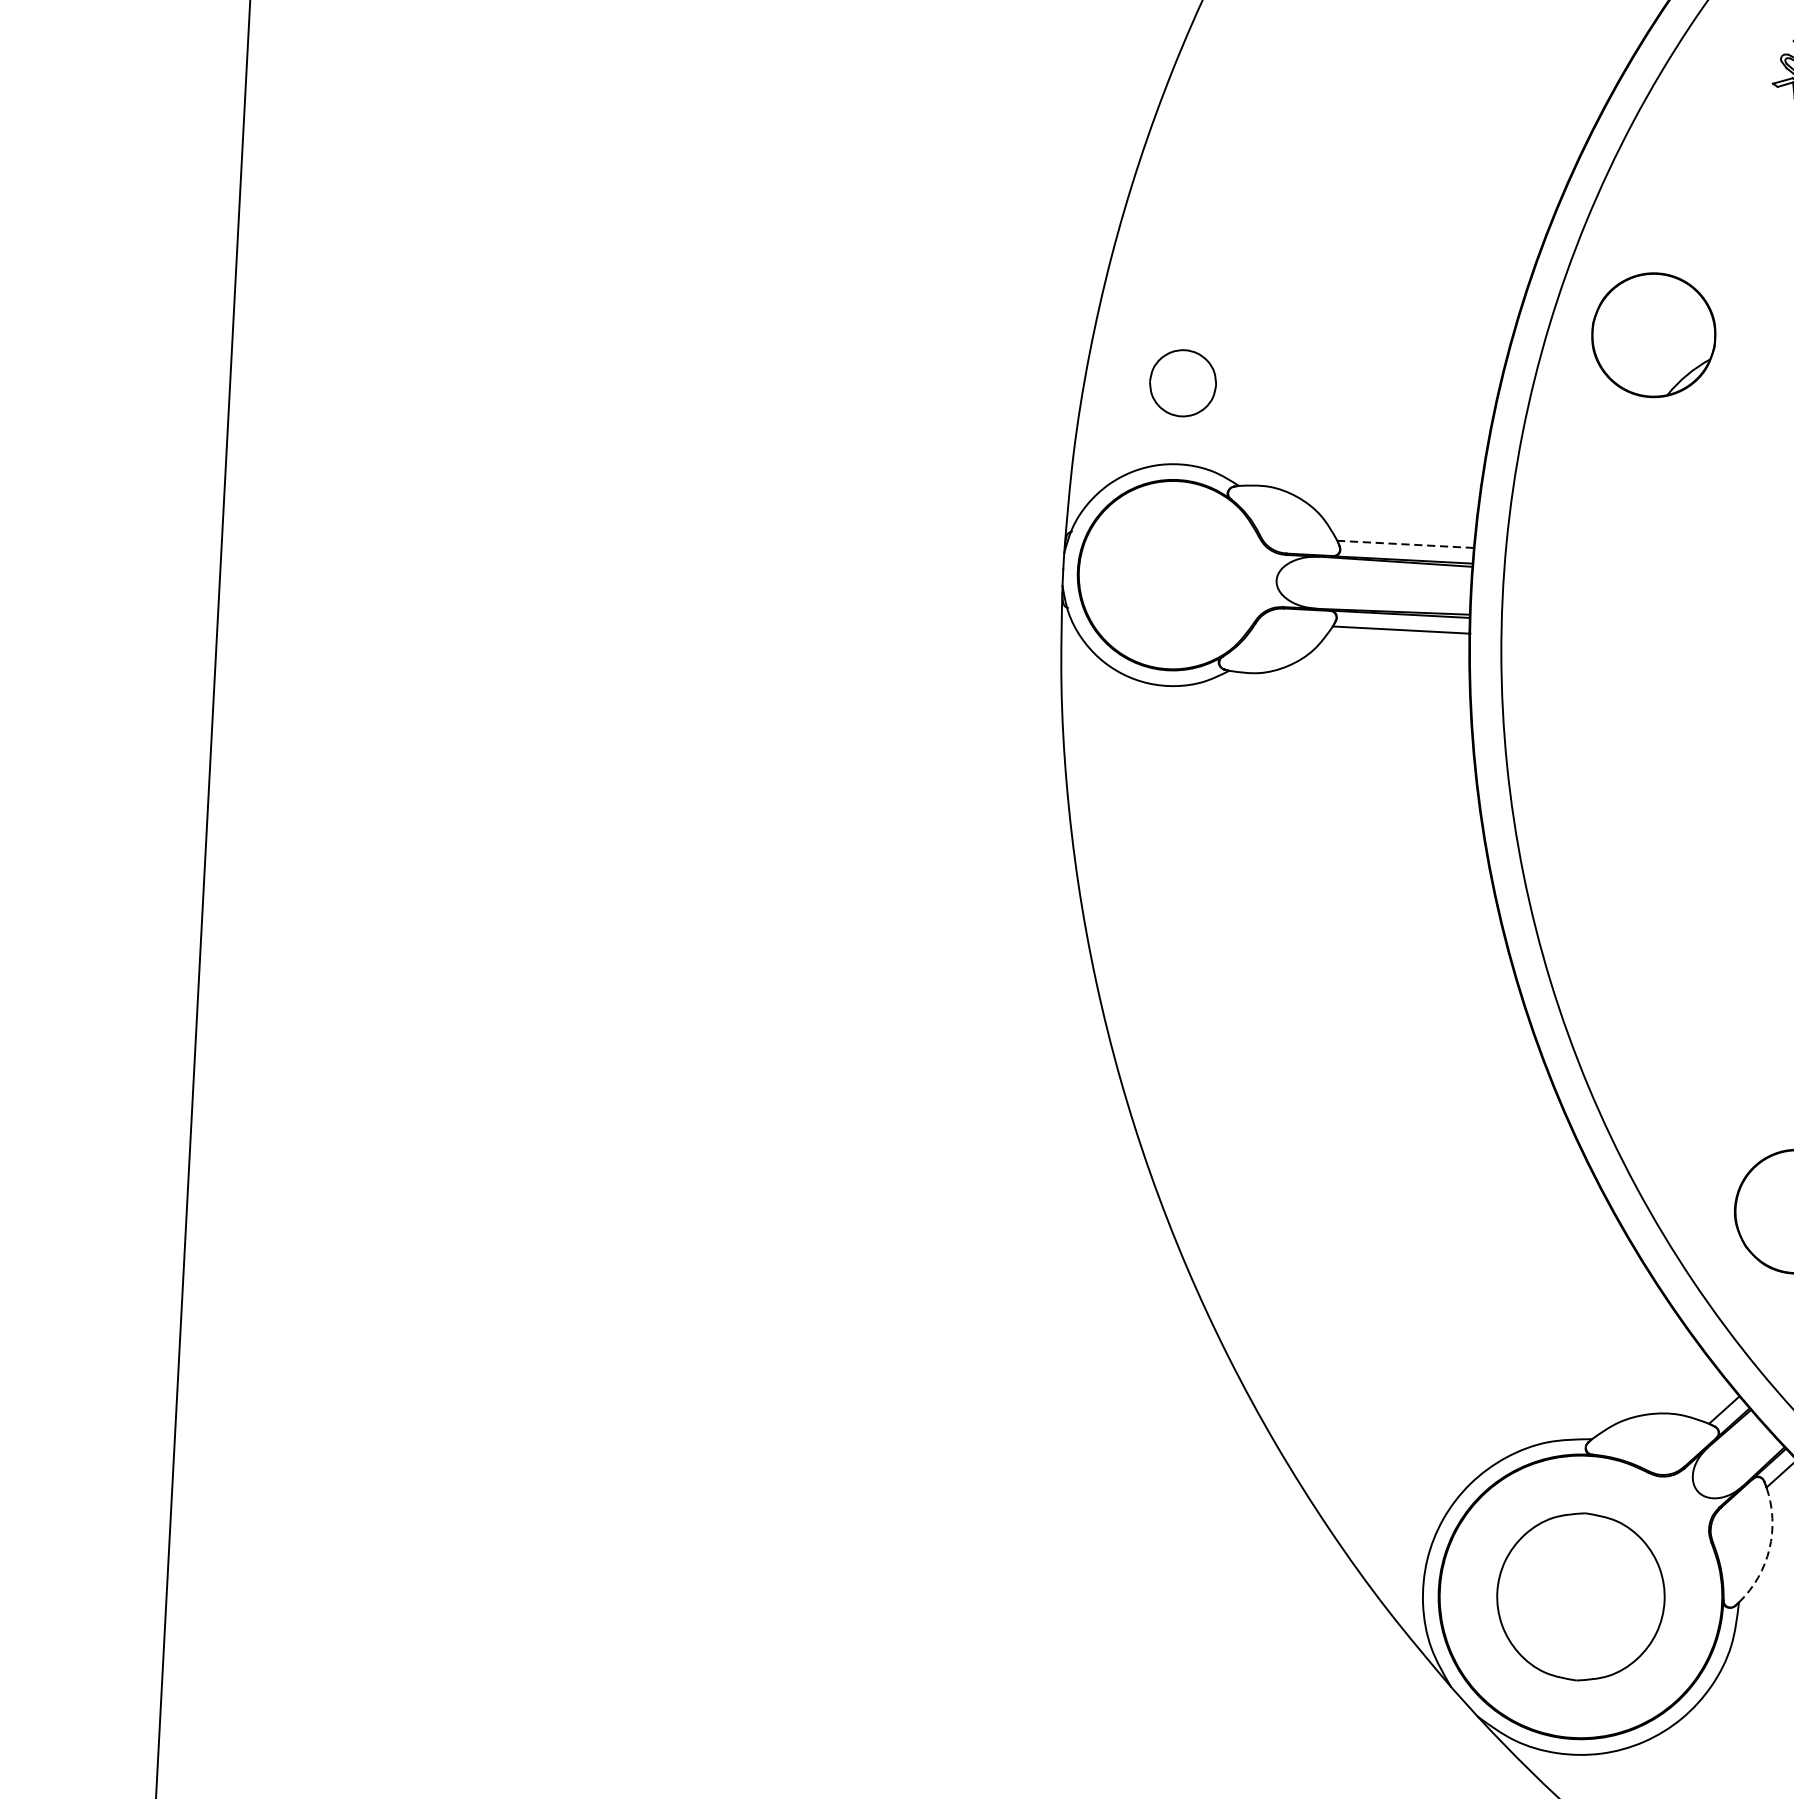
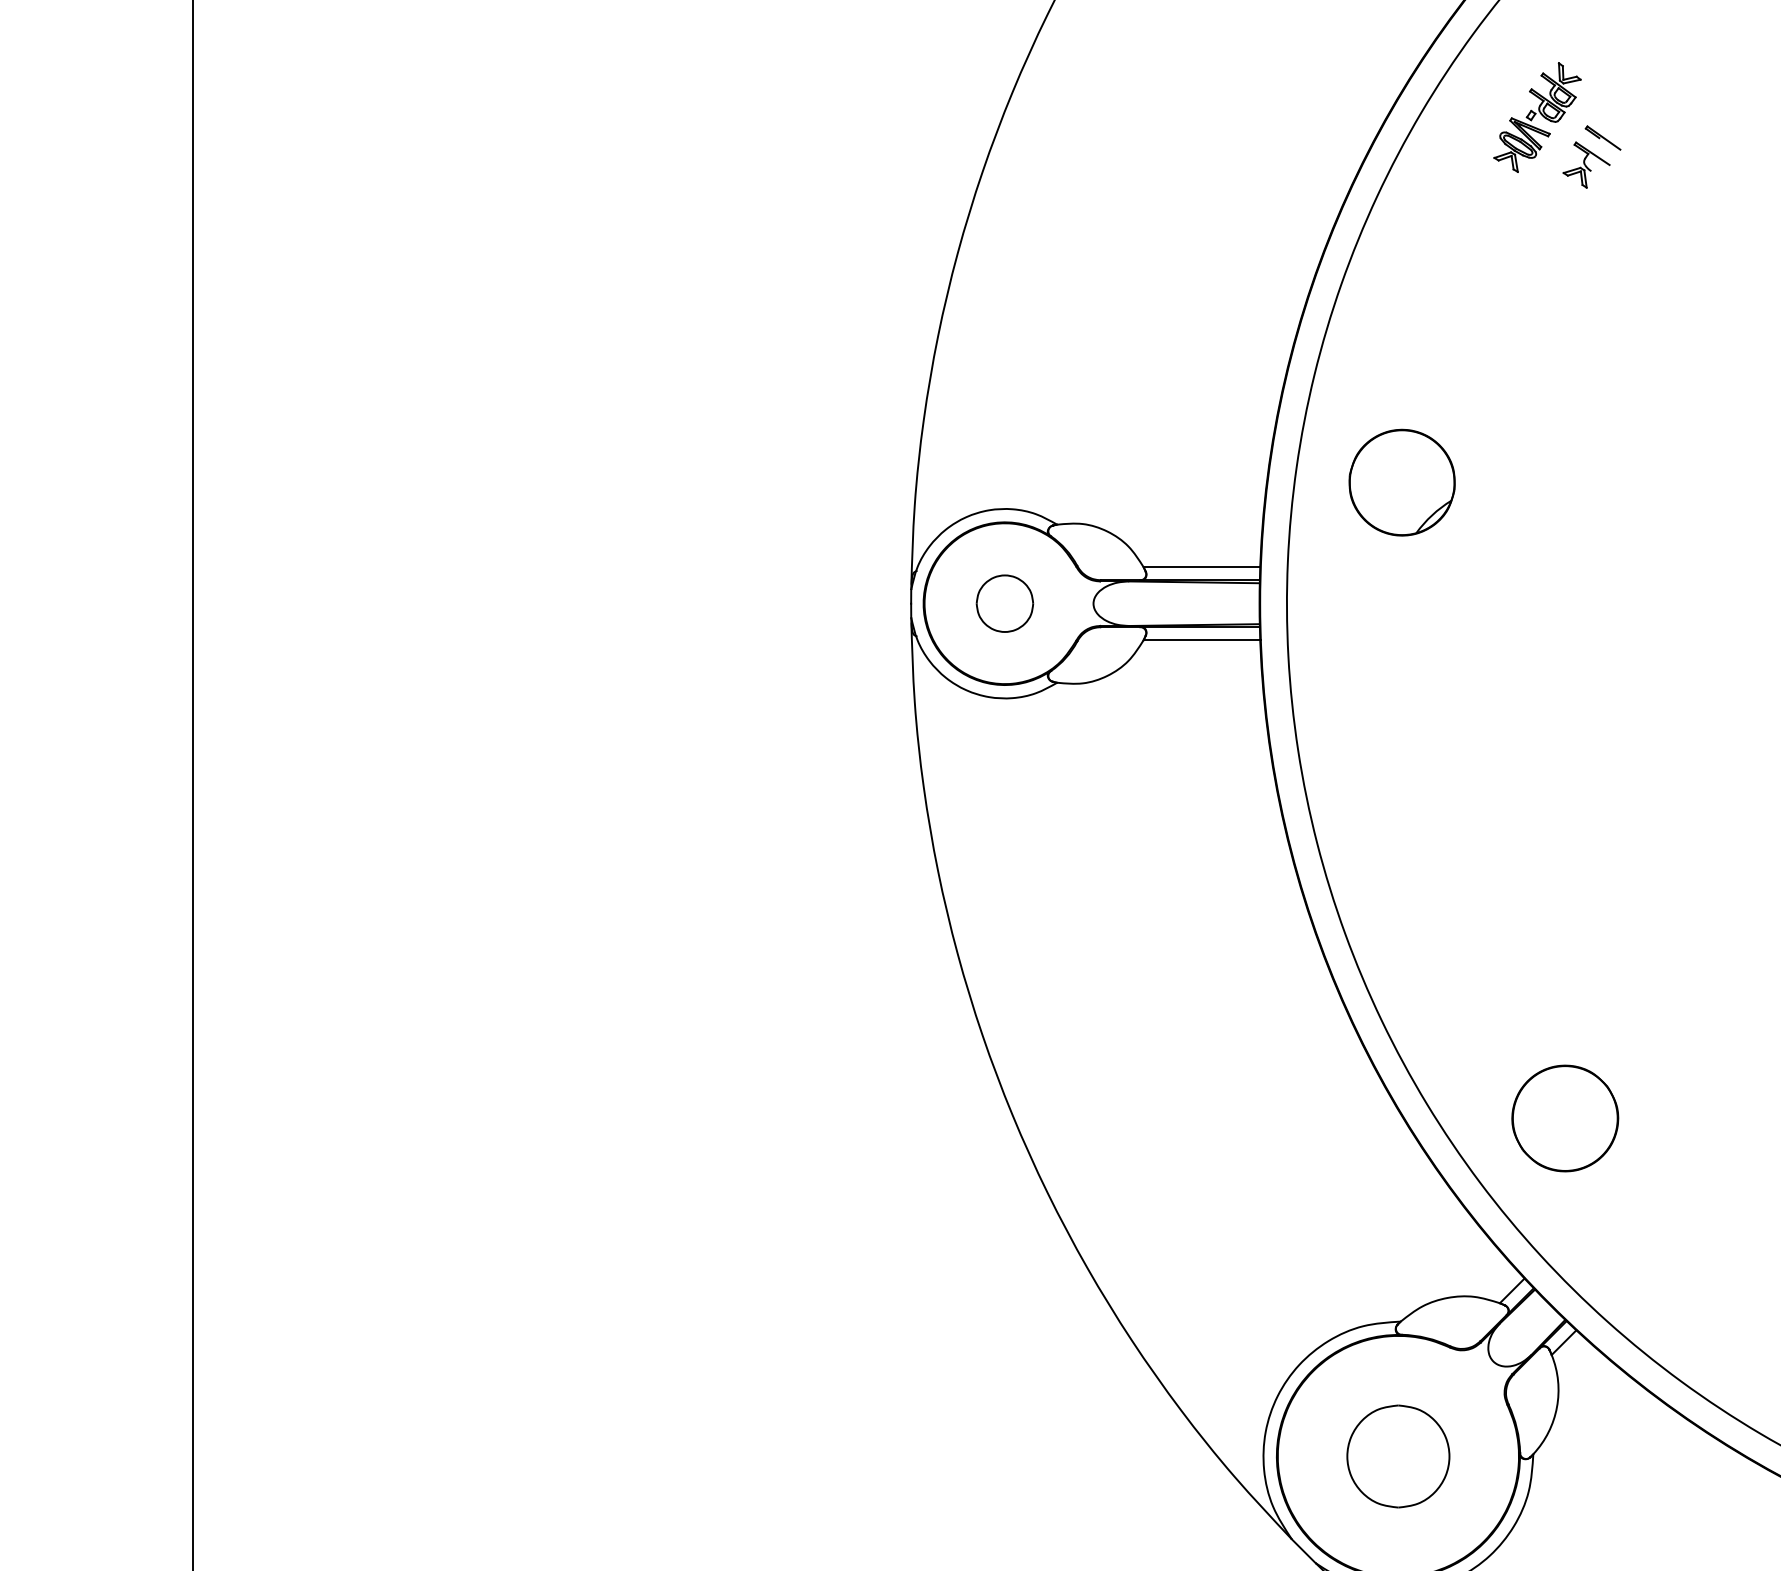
part: (1653, 334) -> (1401, 482), moved
part: (1182, 383) -> (1004, 603), moved
line: (1405, 544) -> (1201, 567), dashed -> solid
arc: (1768, 1549) -> (1556, 1407), dashed -> solid
part: (1581, 1596) -> (1398, 1456), size x0.71

